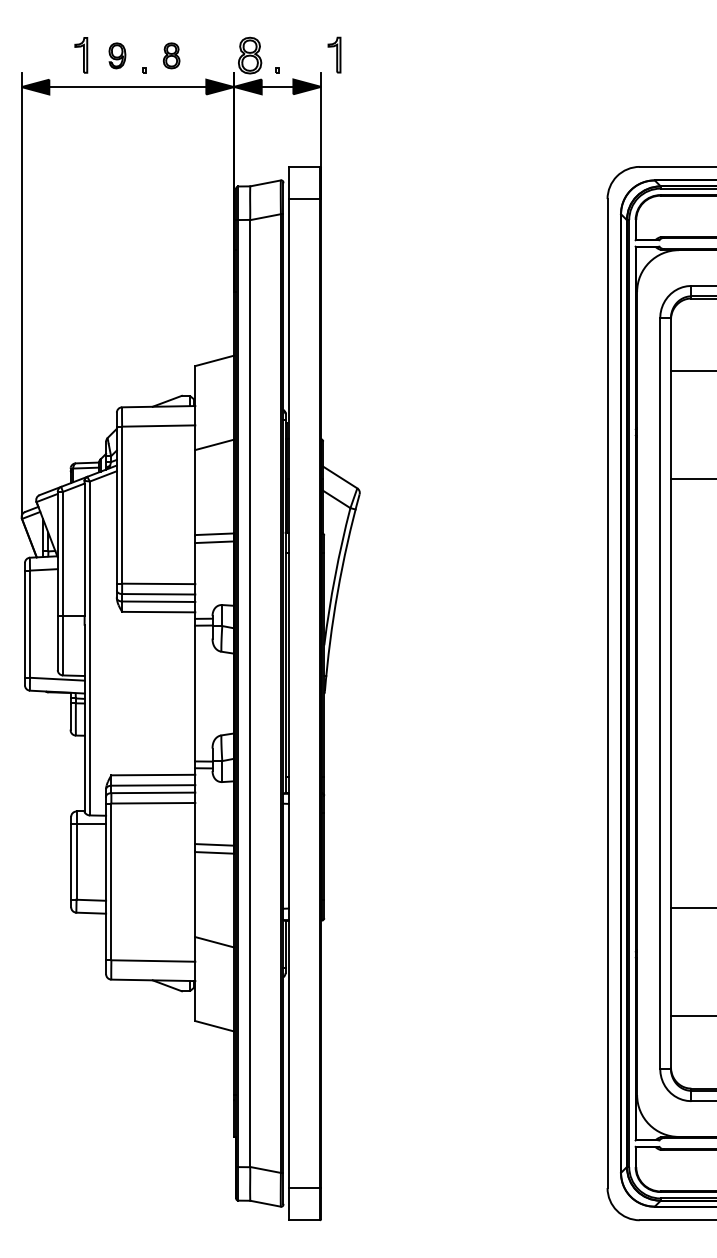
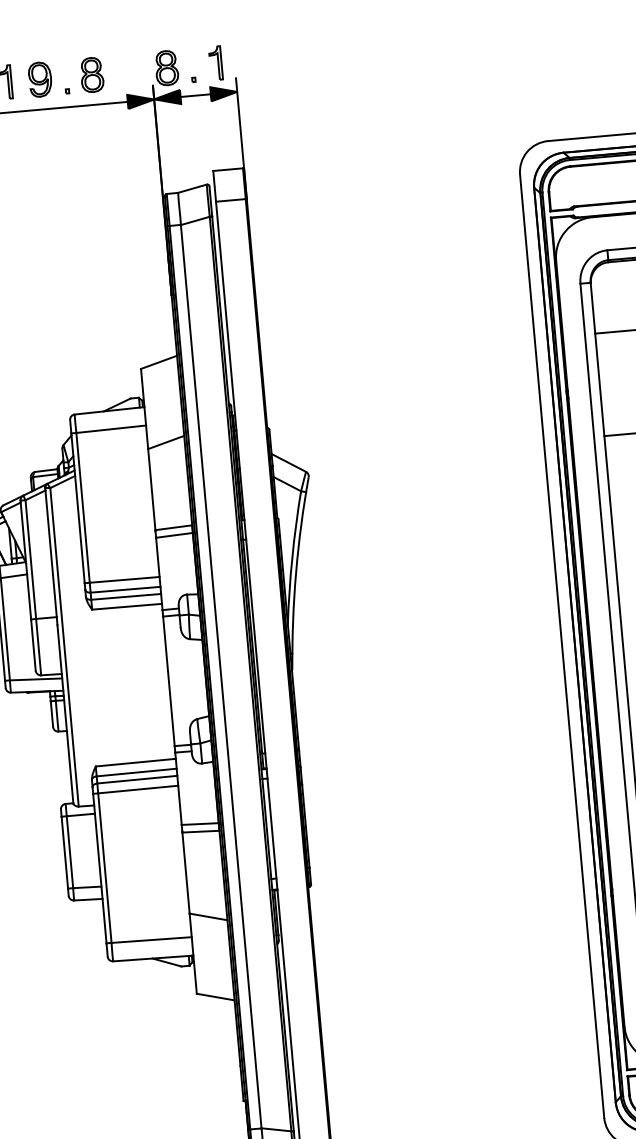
part: (334, 54) -> (215, 62), moved
part: (117, 55) -> (40, 79), size x1.43
part: (171, 55) -> (91, 74), size x1.43

